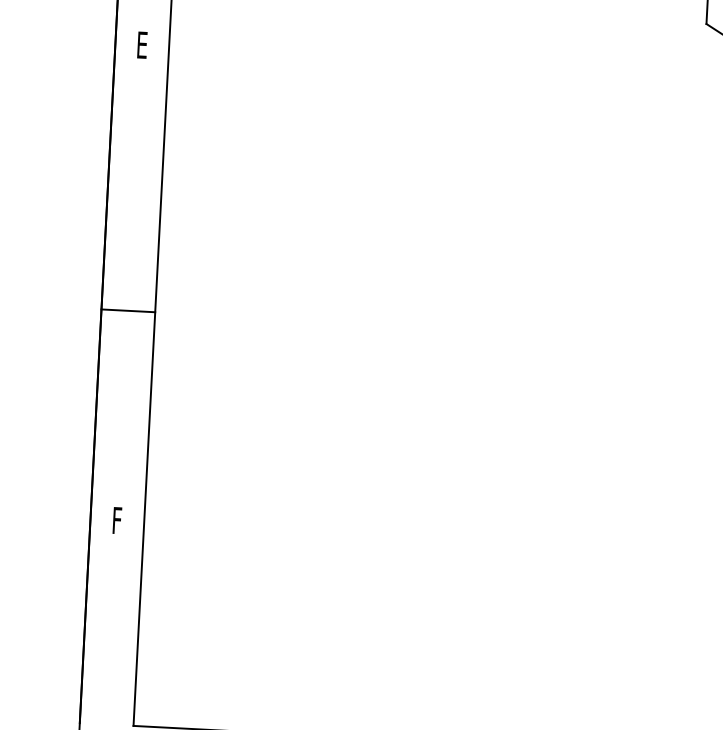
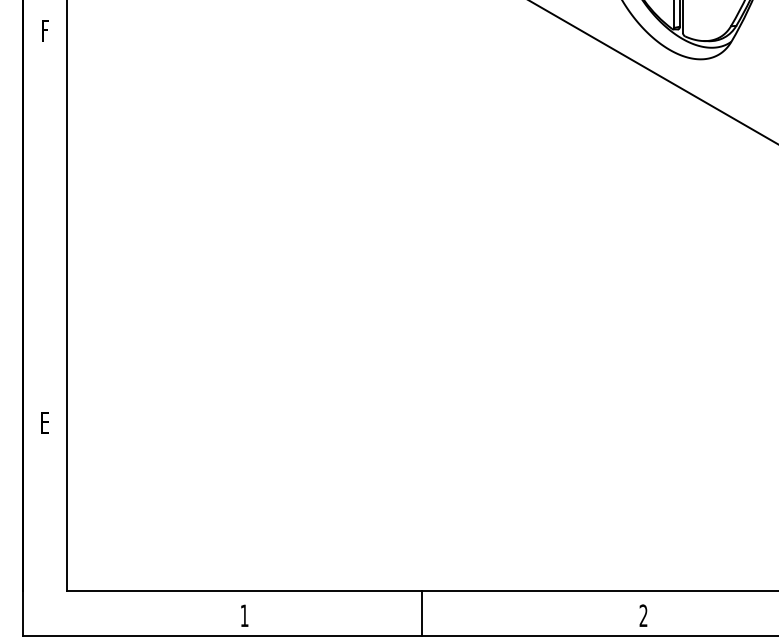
text: (142, 46) -> (45, 31), E -> F
line: (128, 310) -> (45, 249), removed
text: (116, 520) -> (44, 422), F -> E

